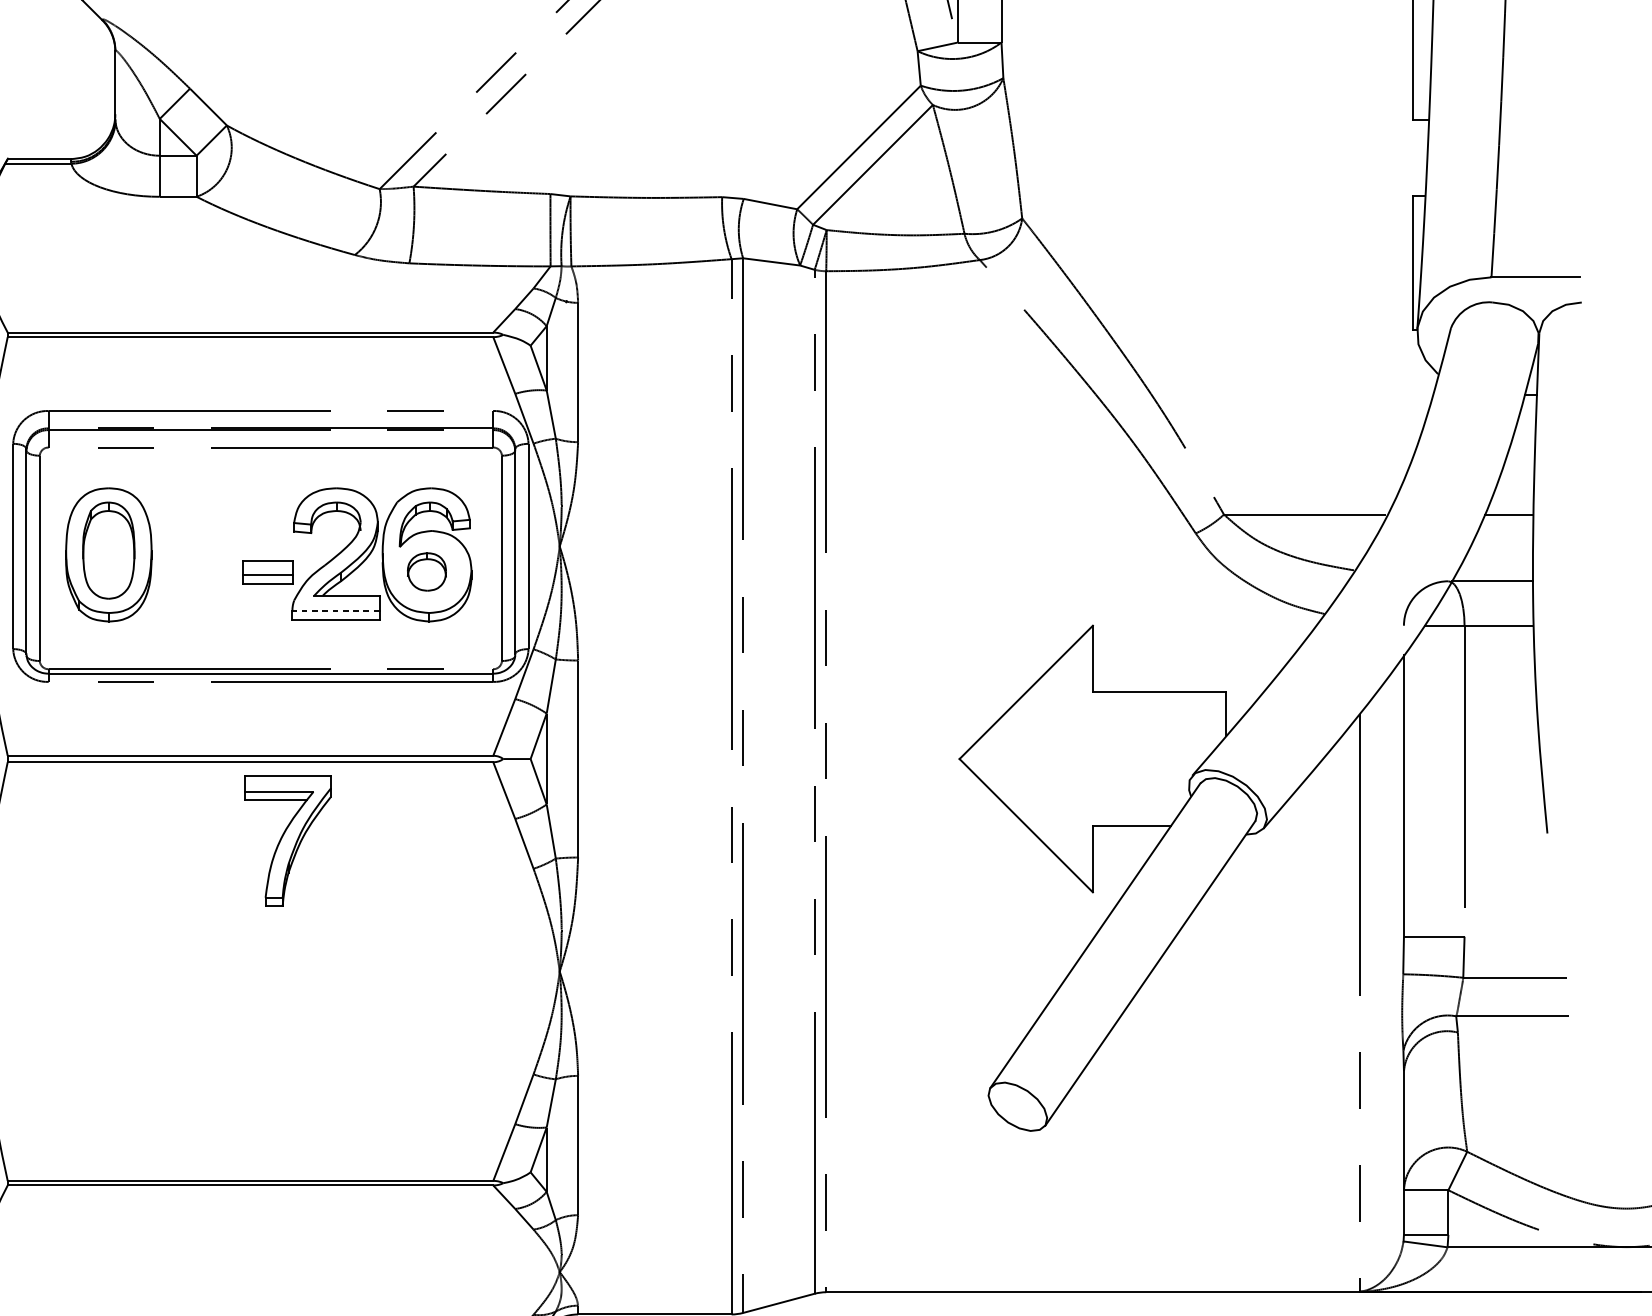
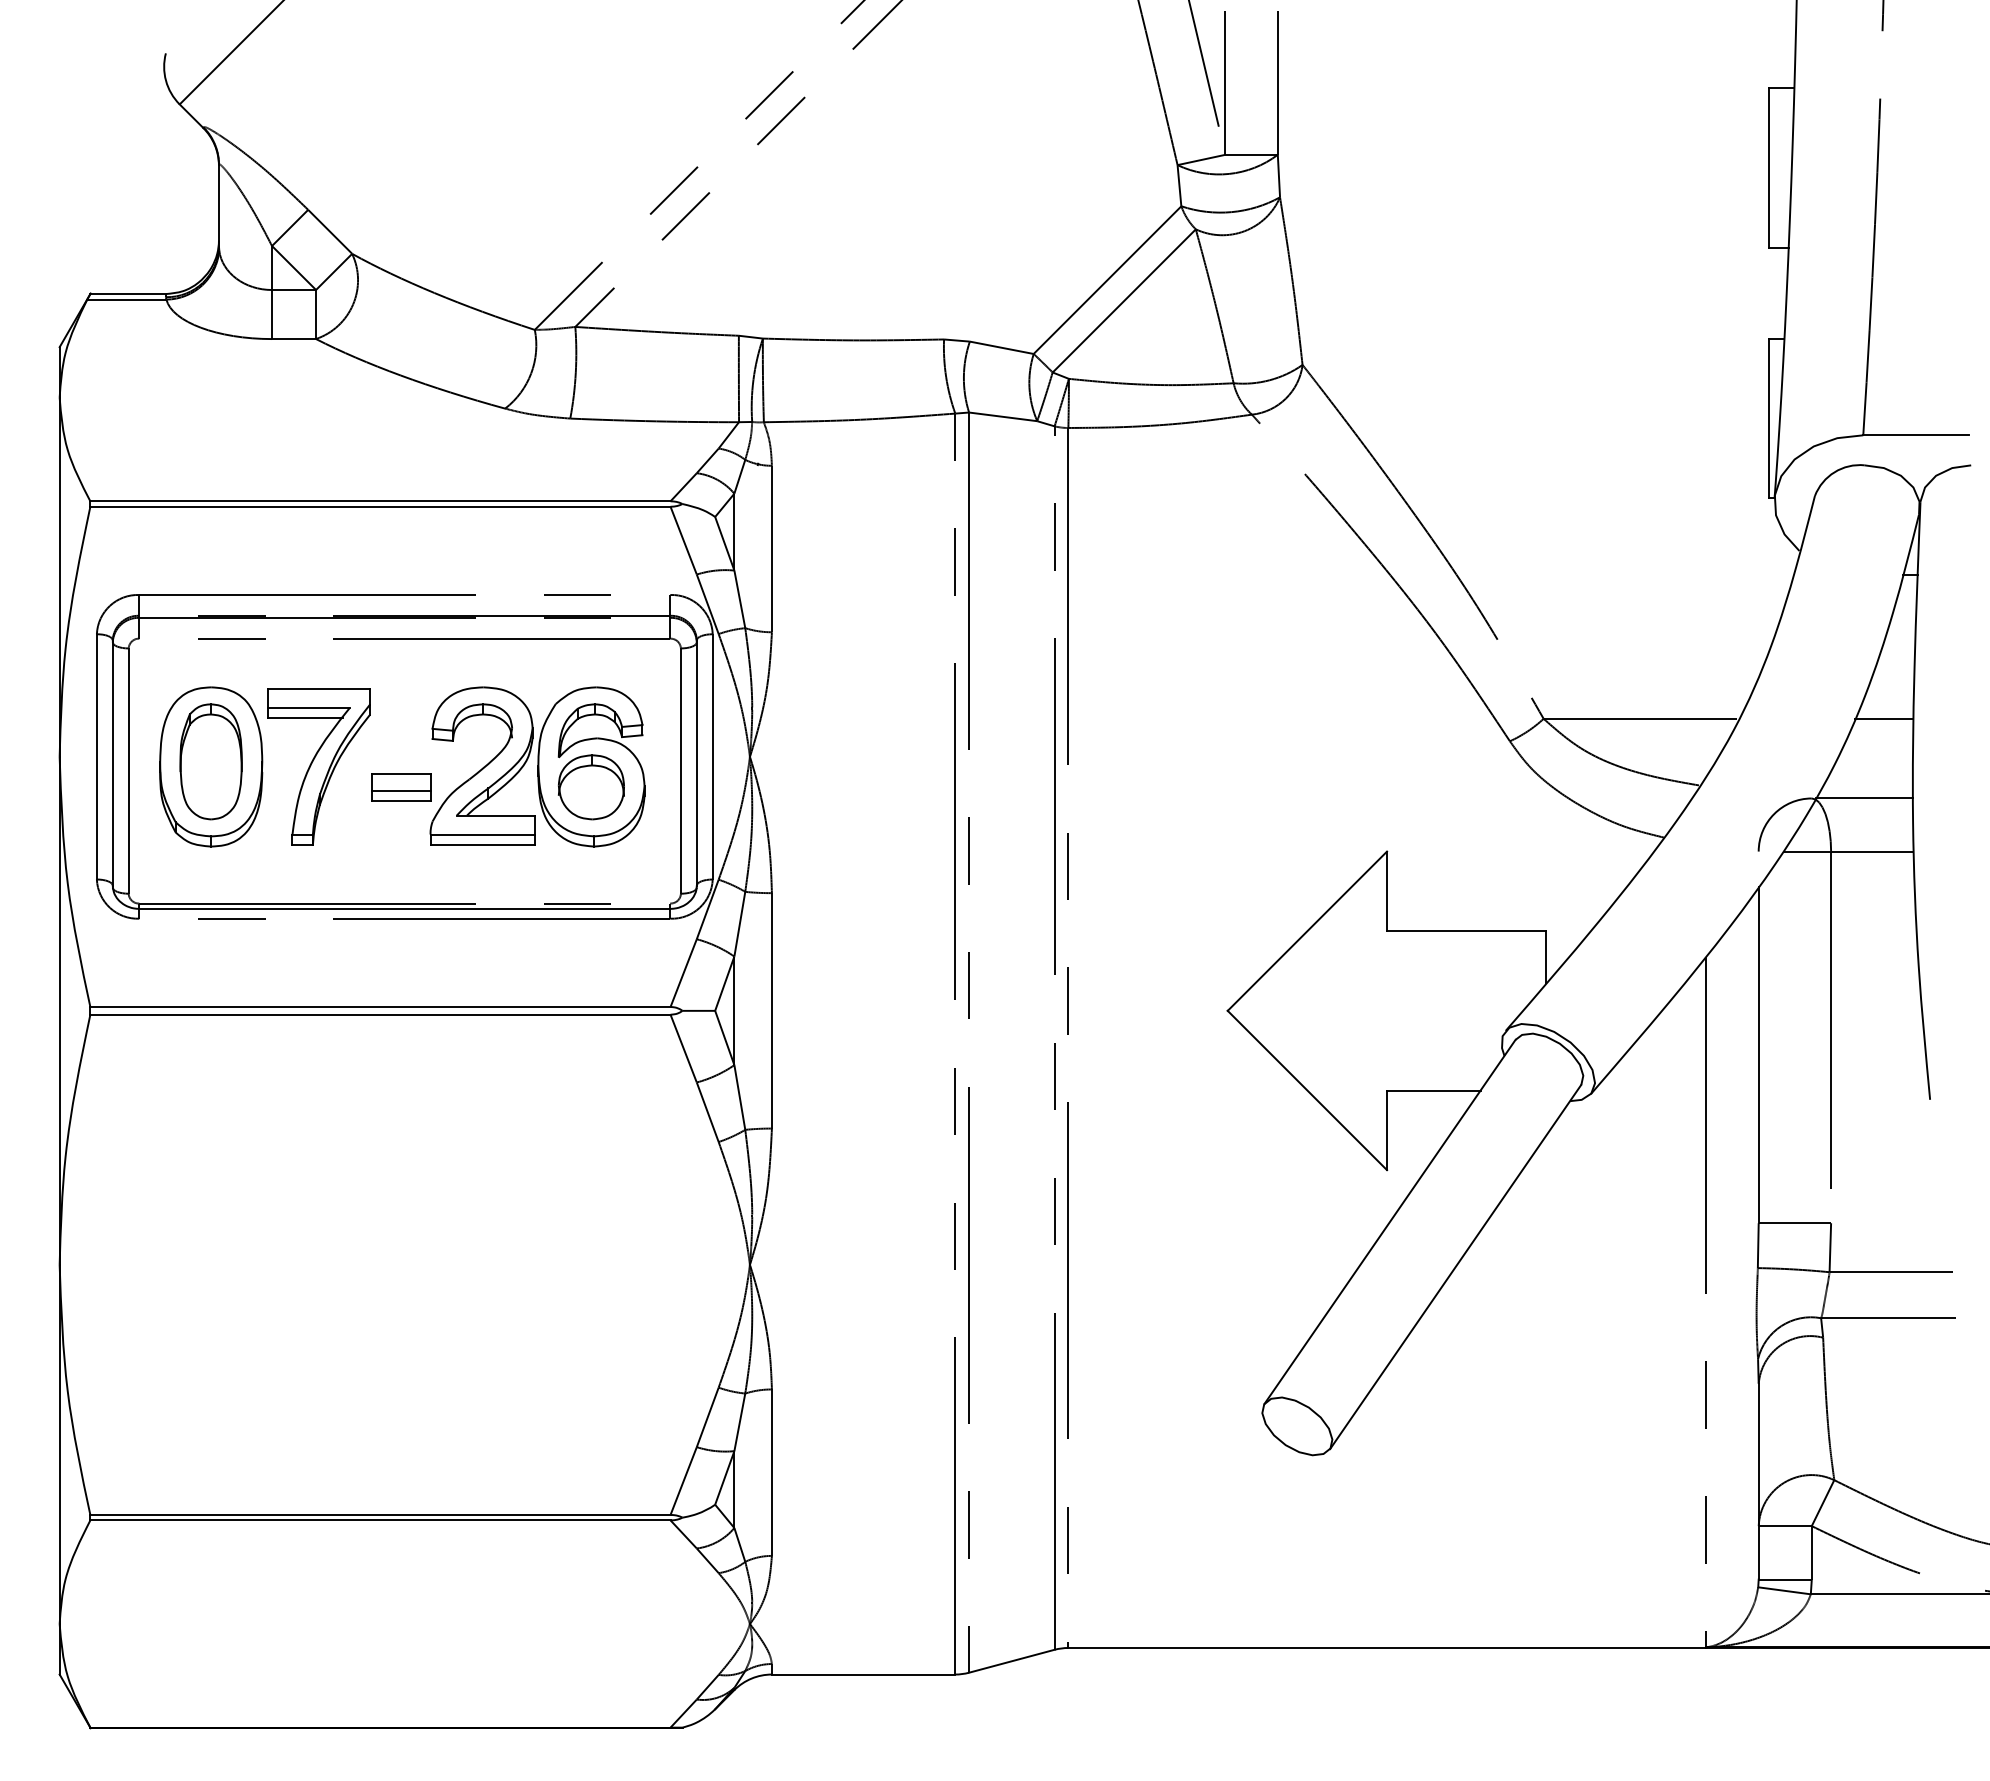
part: (426, 572) -> (590, 787), size x1.43
line: (335, 611) -> (482, 834), dashed -> solid
part: (287, 840) -> (318, 766), moved

